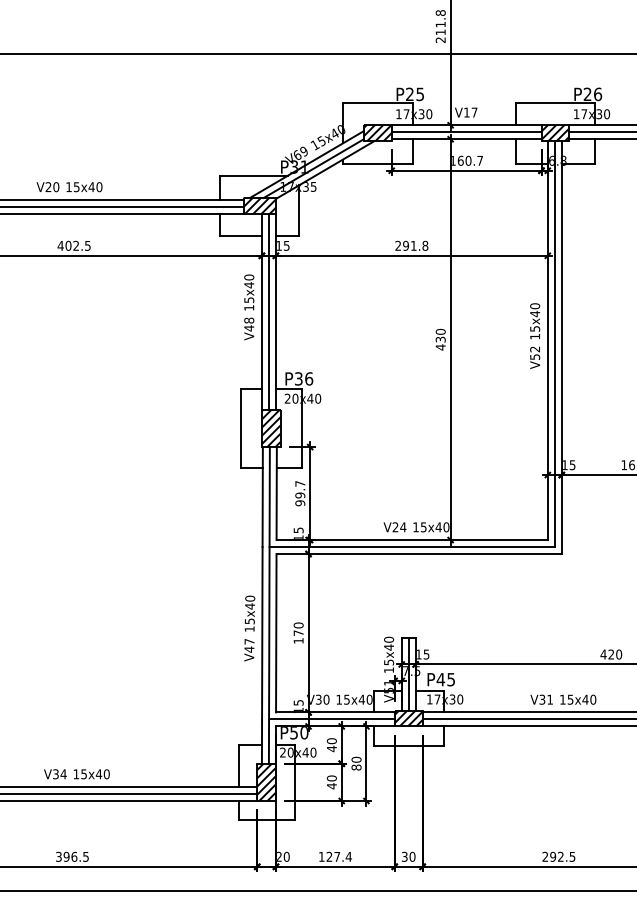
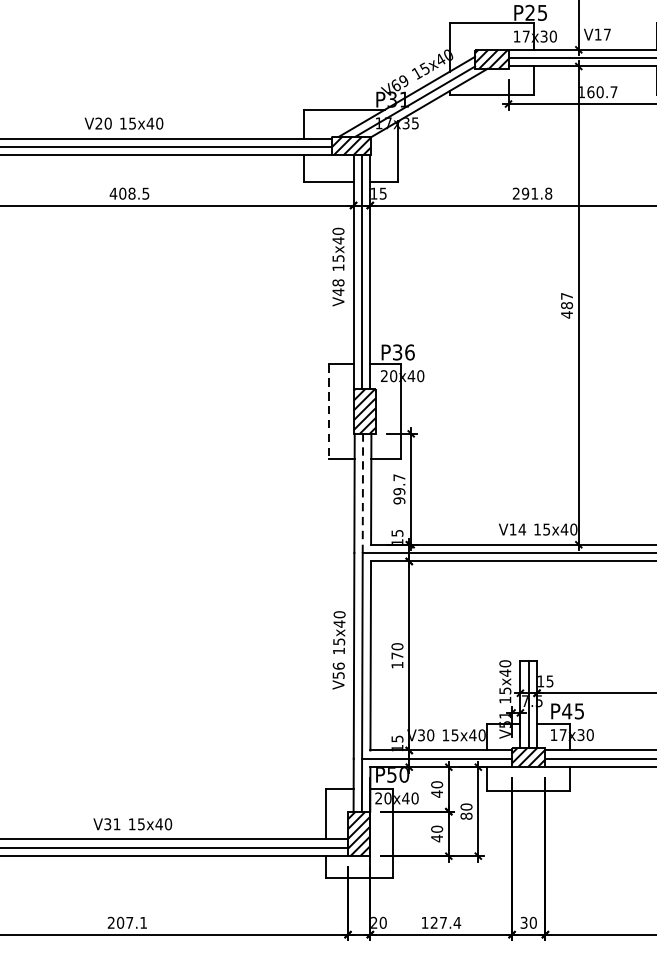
text: (76, 245) -> (132, 193), 402.5 -> 408.5
text: (440, 335) -> (566, 300), 430 -> 487
line: (240, 428) -> (328, 411), solid -> dashed
line: (269, 497) -> (362, 493), solid -> dashed
text: (395, 526) -> (512, 528), V24 -> V14
text: (249, 645) -> (338, 670), V47 -> V56
text: (63, 774) -> (116, 824), V34 -> V31
text: (72, 856) -> (127, 922), 396.5 -> 207.1

